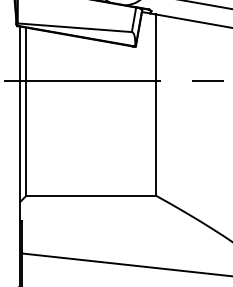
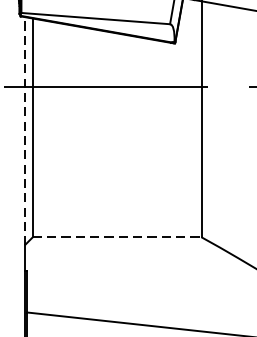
line: (20, 114) -> (25, 131), solid -> dashed
line: (91, 195) -> (117, 236), solid -> dashed

